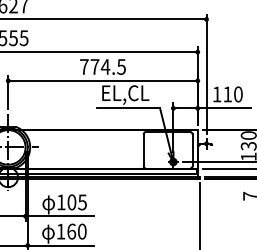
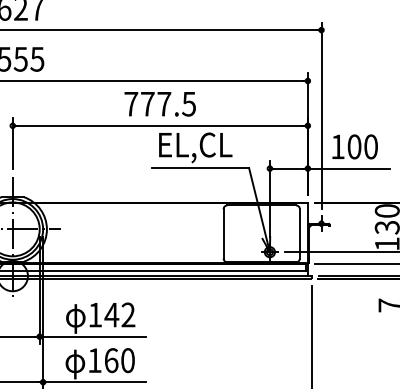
text: (105, 66) -> (164, 103), 774.5 -> 777.5
text: (227, 94) -> (354, 147), 110 -> 100
text: (76, 202) -> (119, 315), 105 -> 142

